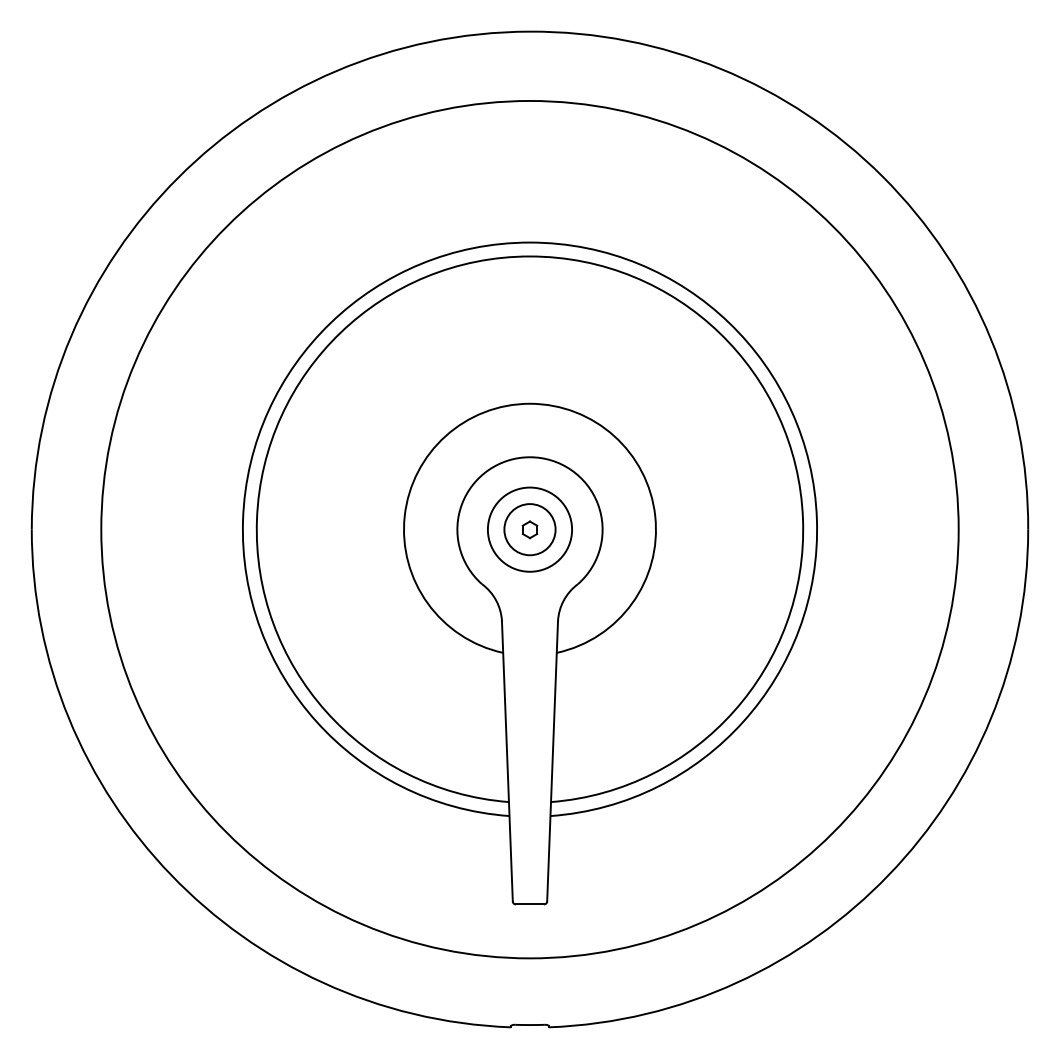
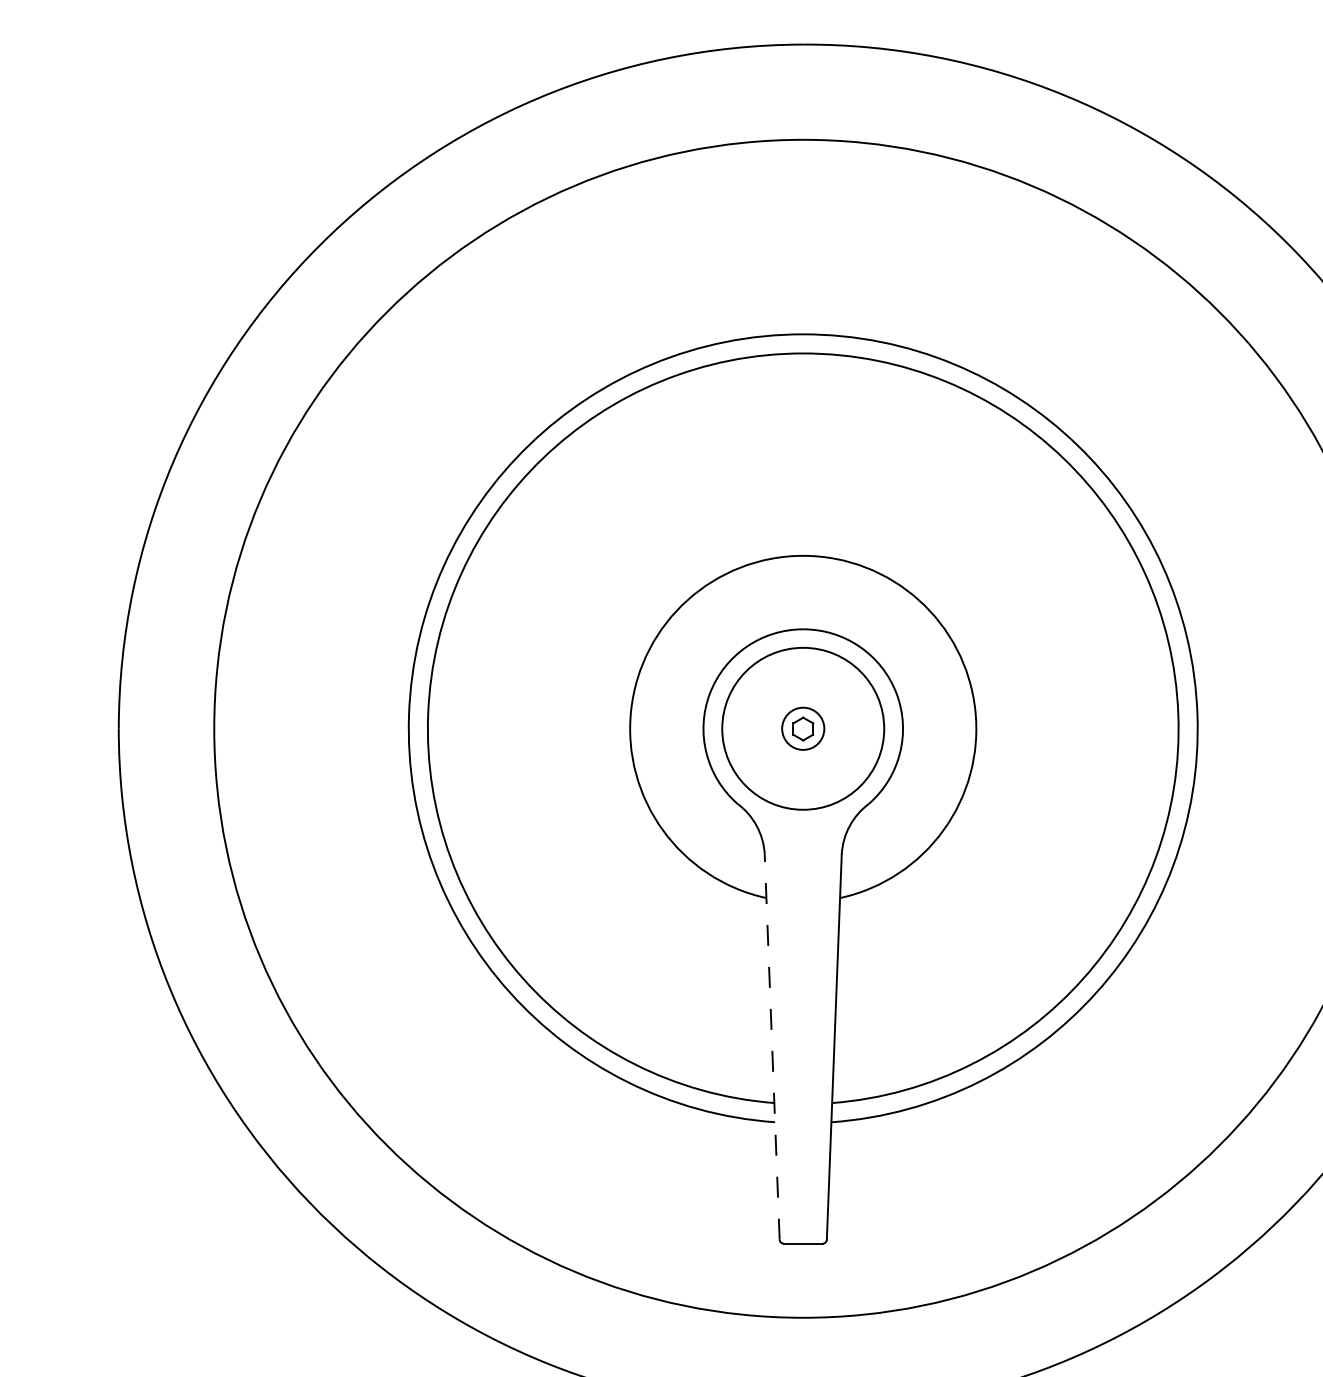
circle: (529, 529) -> (802, 728), size x0.6
circle: (529, 529) -> (802, 728), size x1.4
line: (507, 760) -> (772, 1045), solid -> dashed

